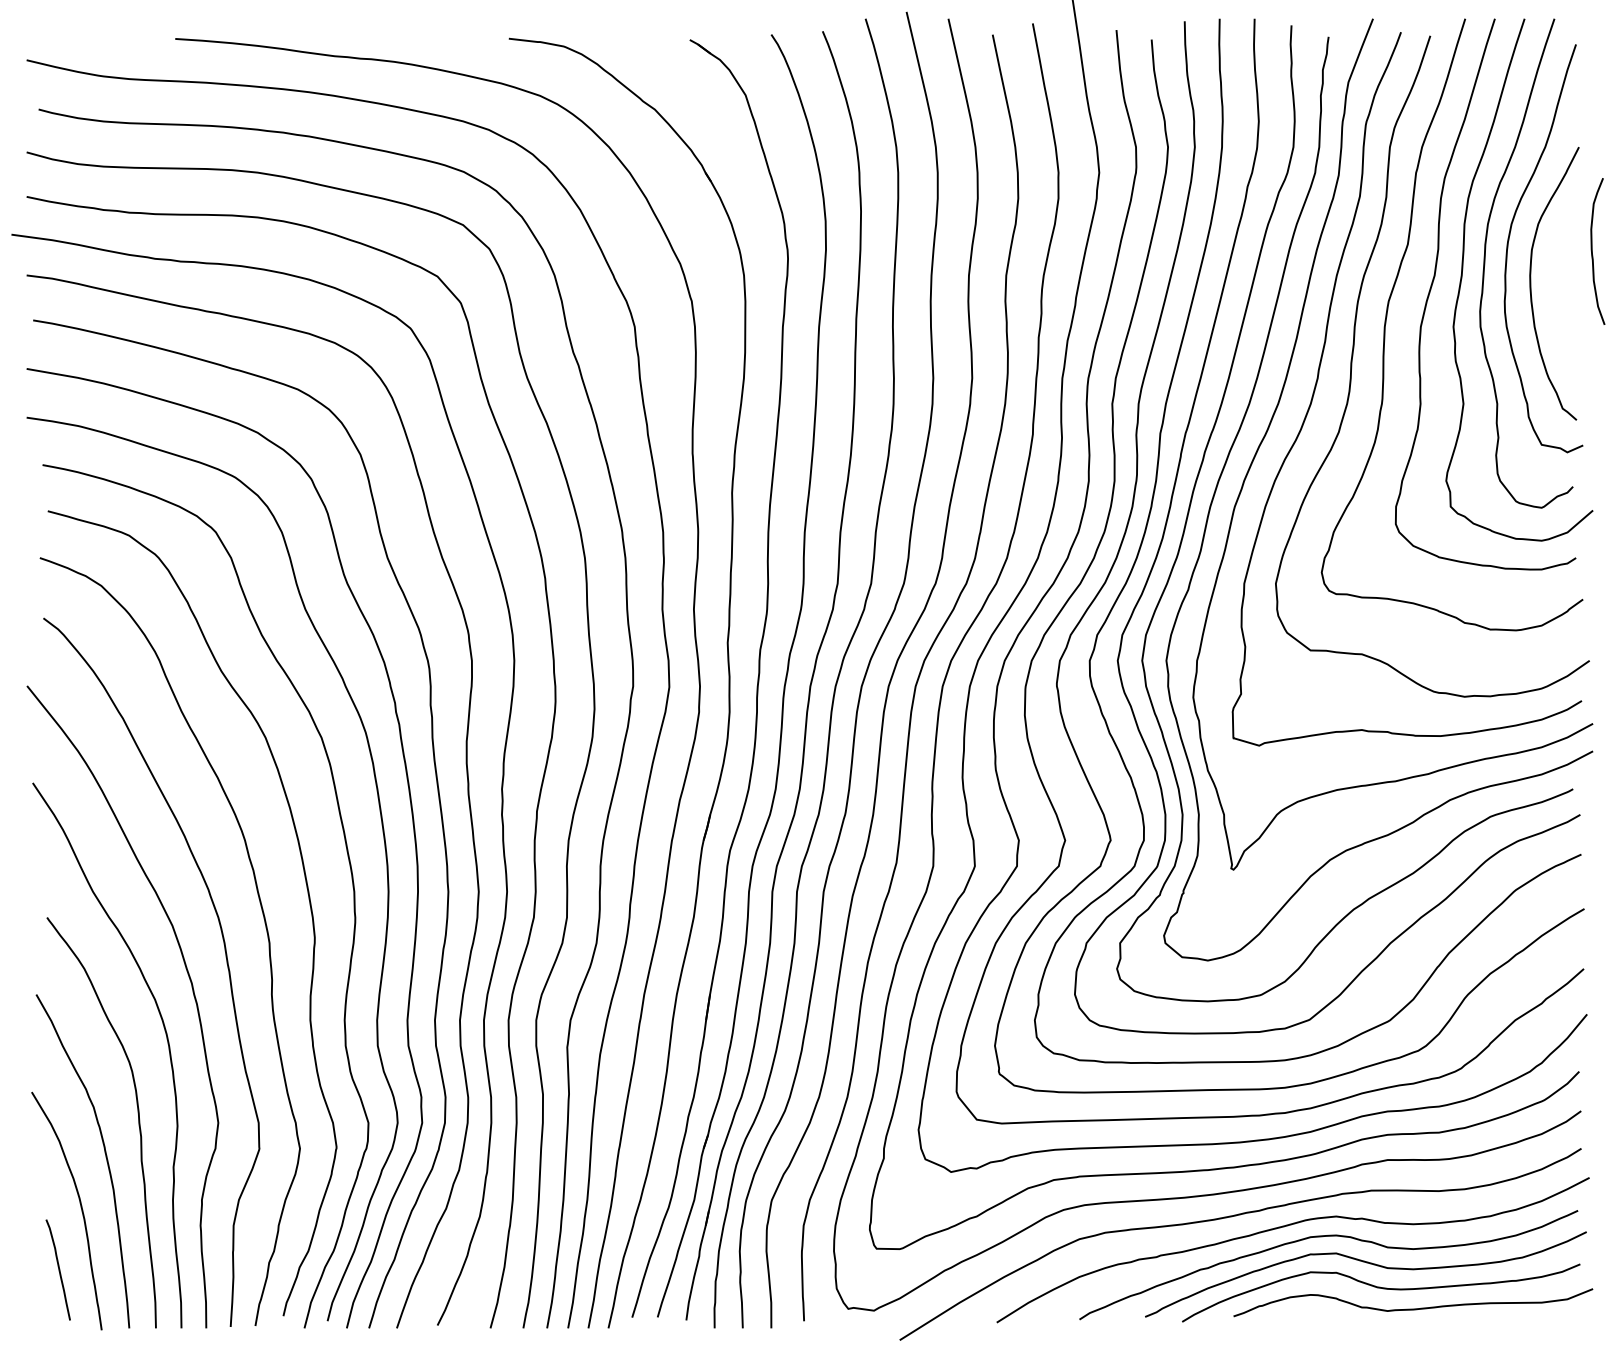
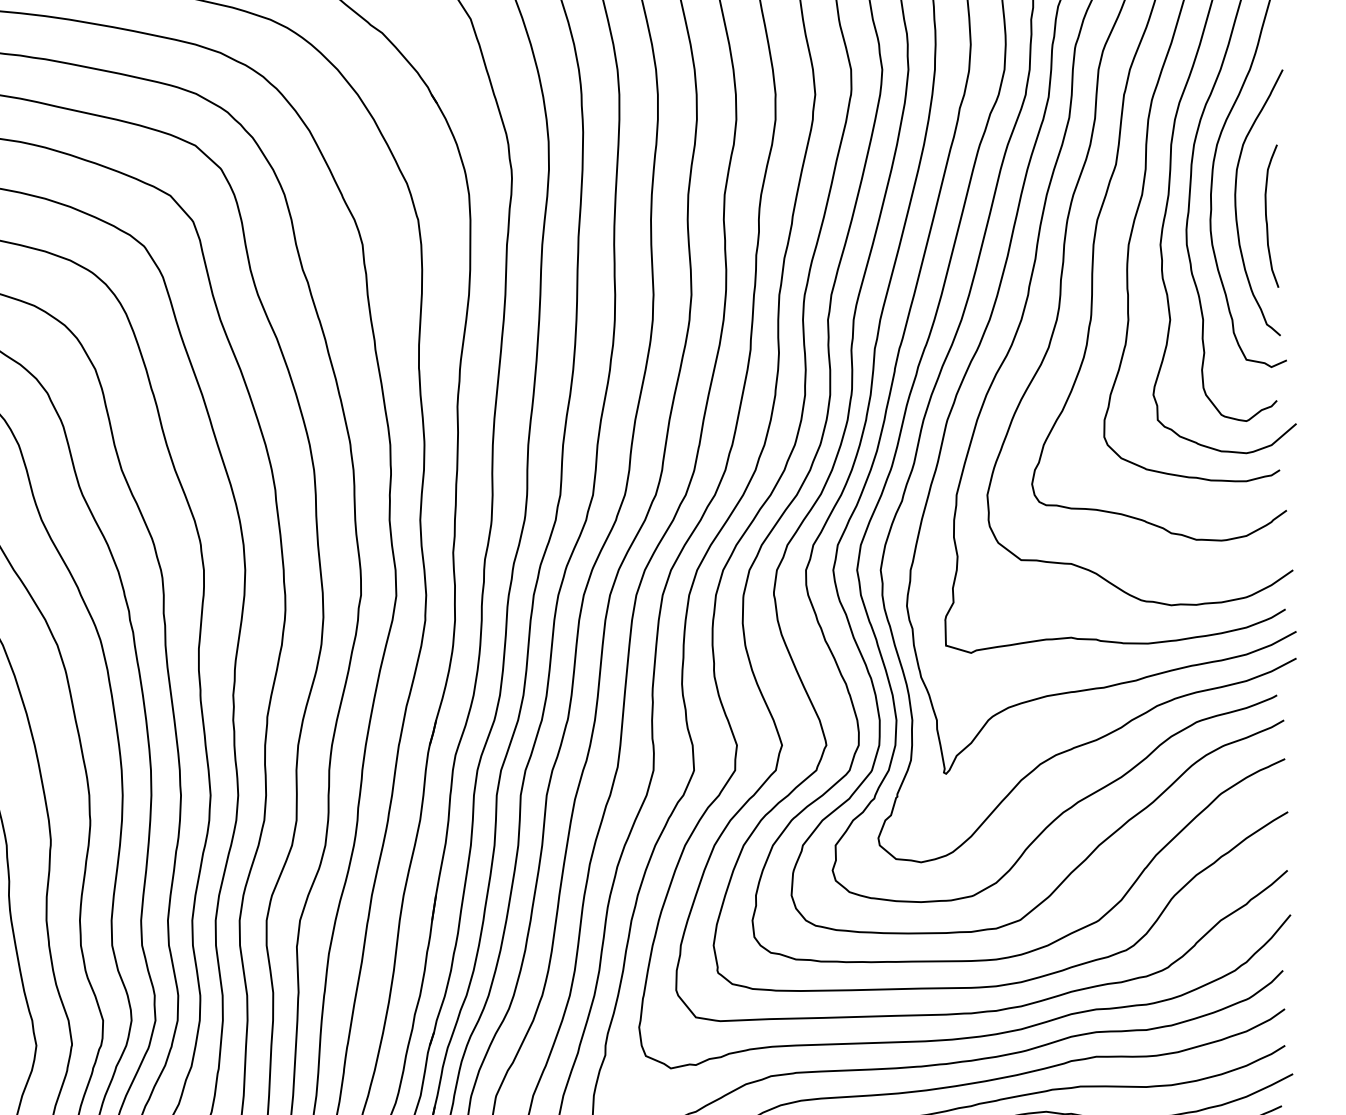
curve: (1592, 251) -> (1266, 216), moved

